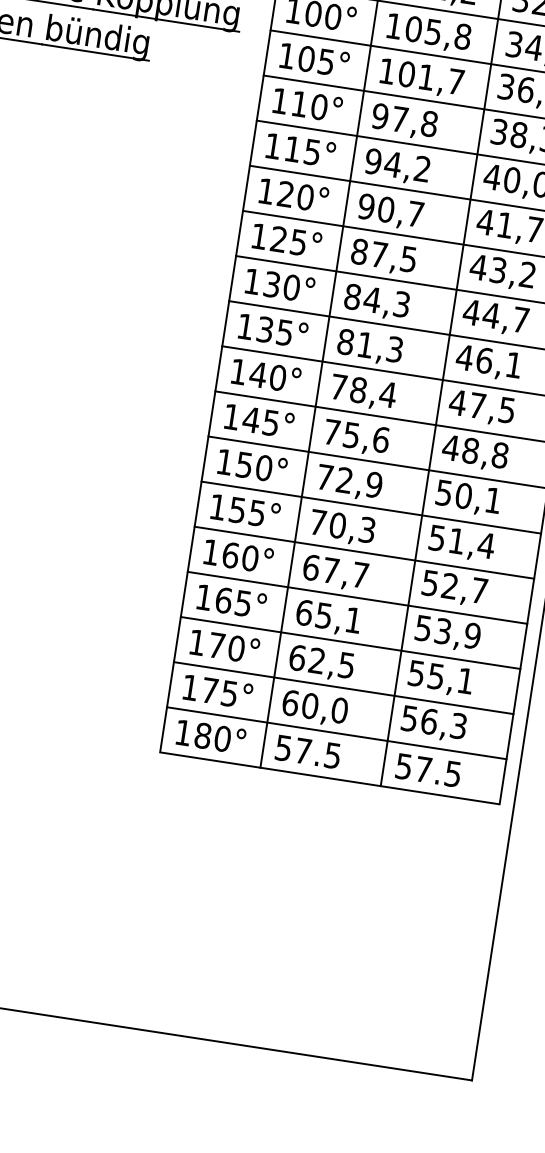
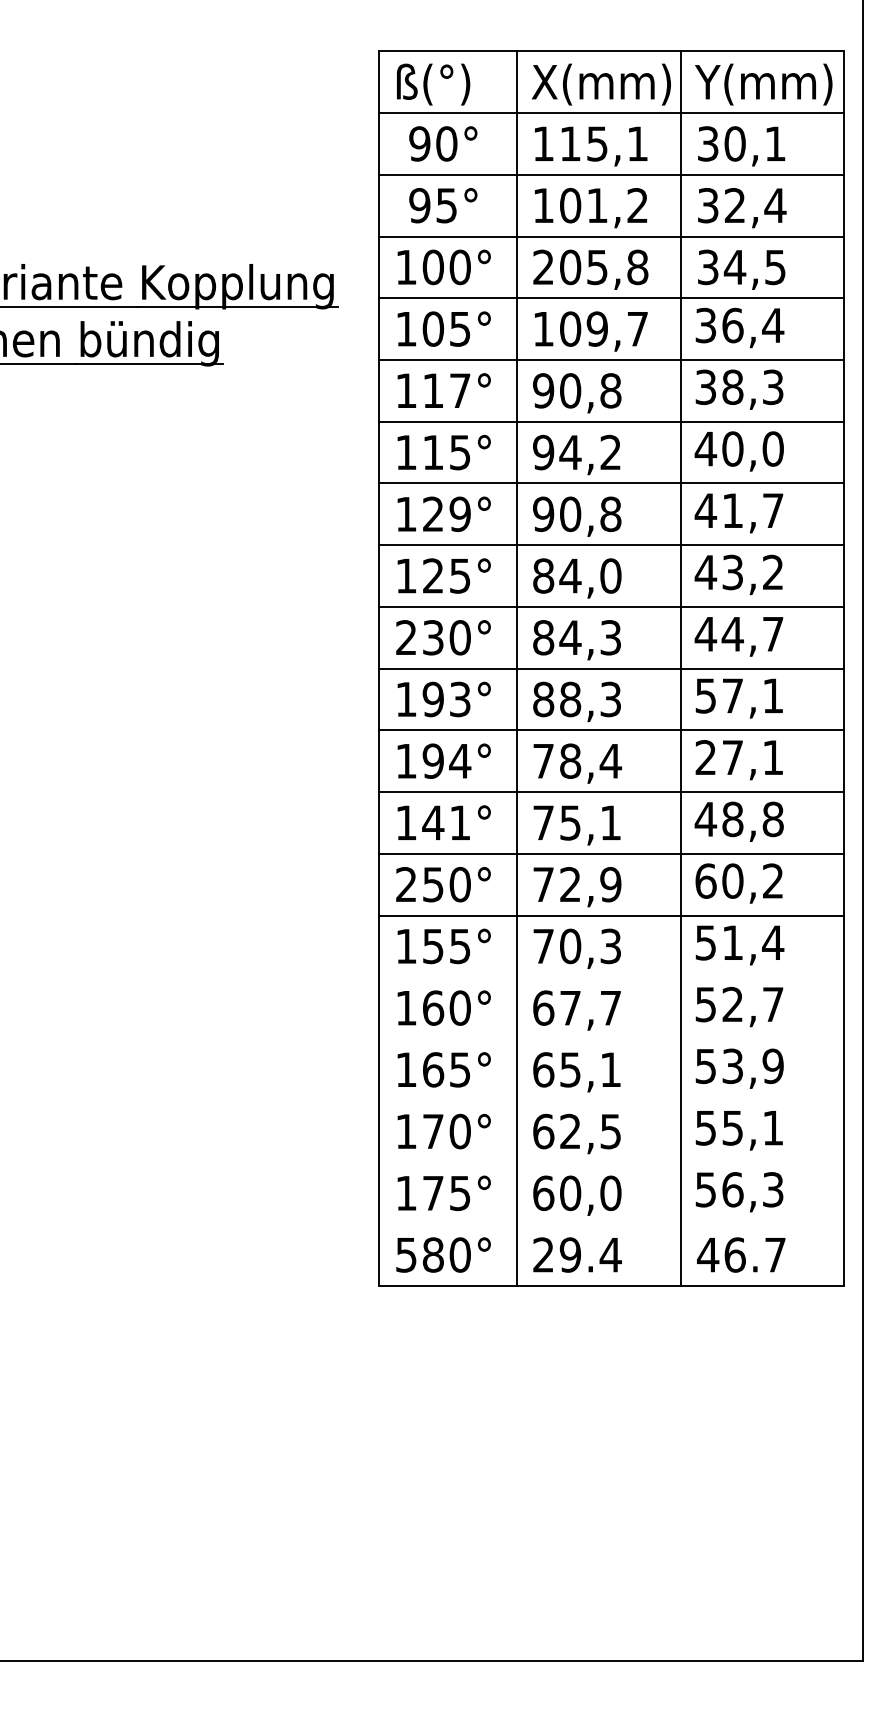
text: (394, 25) -> (543, 266), 105,8 -> 205,8
text: (425, 76) -> (596, 328), 101,7 -> 109,7
text: (318, 106) -> (459, 390), 110° -> 117°
text: (400, 119) -> (570, 390), 97,8 -> 90,8
text: (305, 197) -> (459, 514), 120° -> 129°
text: (415, 213) -> (610, 513), 90,7 -> 90,8
text: (393, 256) -> (590, 575), 87,5 -> 84,0
text: (252, 281) -> (406, 637), 130° -> 230°
text: (274, 331) -> (446, 699), 135° -> 193°
text: (365, 345) -> (570, 699), 81,3 -> 88,3
text: (474, 358) -> (718, 695), 46,1 -> 57,1
text: (268, 375) -> (446, 760), 140° -> 194°
text: (481, 406) -> (738, 757), 47,5 -> 27,1
text: (271, 422) -> (460, 822), 145° -> 141°
text: (380, 439) -> (610, 822), 75,6 -> 75,1
text: (224, 461) -> (406, 884), 150° -> 250°
text: (468, 496) -> (738, 880), 50,1 -> 60,2
line: (364, 552) -> (611, 977), removed
line: (357, 598) -> (611, 1039), removed
line: (350, 642) -> (611, 1100), removed
line: (343, 688) -> (611, 1162), removed
text: (183, 733) -> (406, 1255), 180° -> 580°
line: (336, 733) -> (611, 1224), removed
text: (308, 751) -> (577, 1254), 57.5 -> 29.4
text: (428, 769) -> (741, 1254), 57.5 -> 46.7

